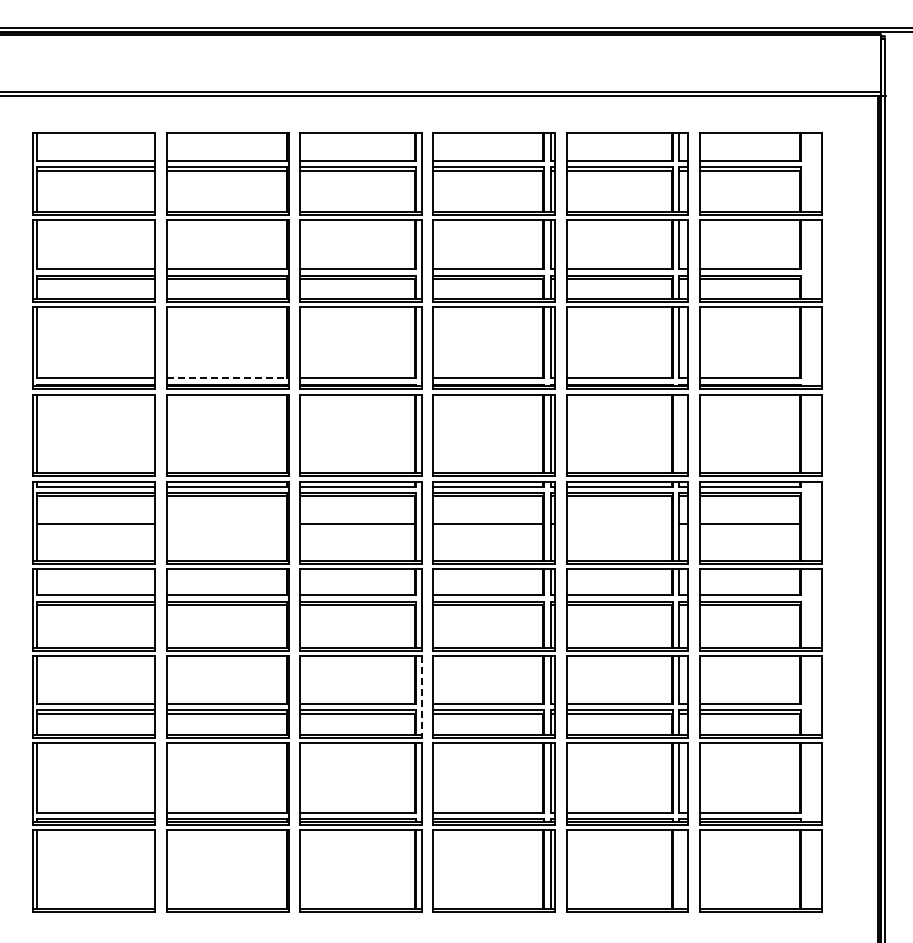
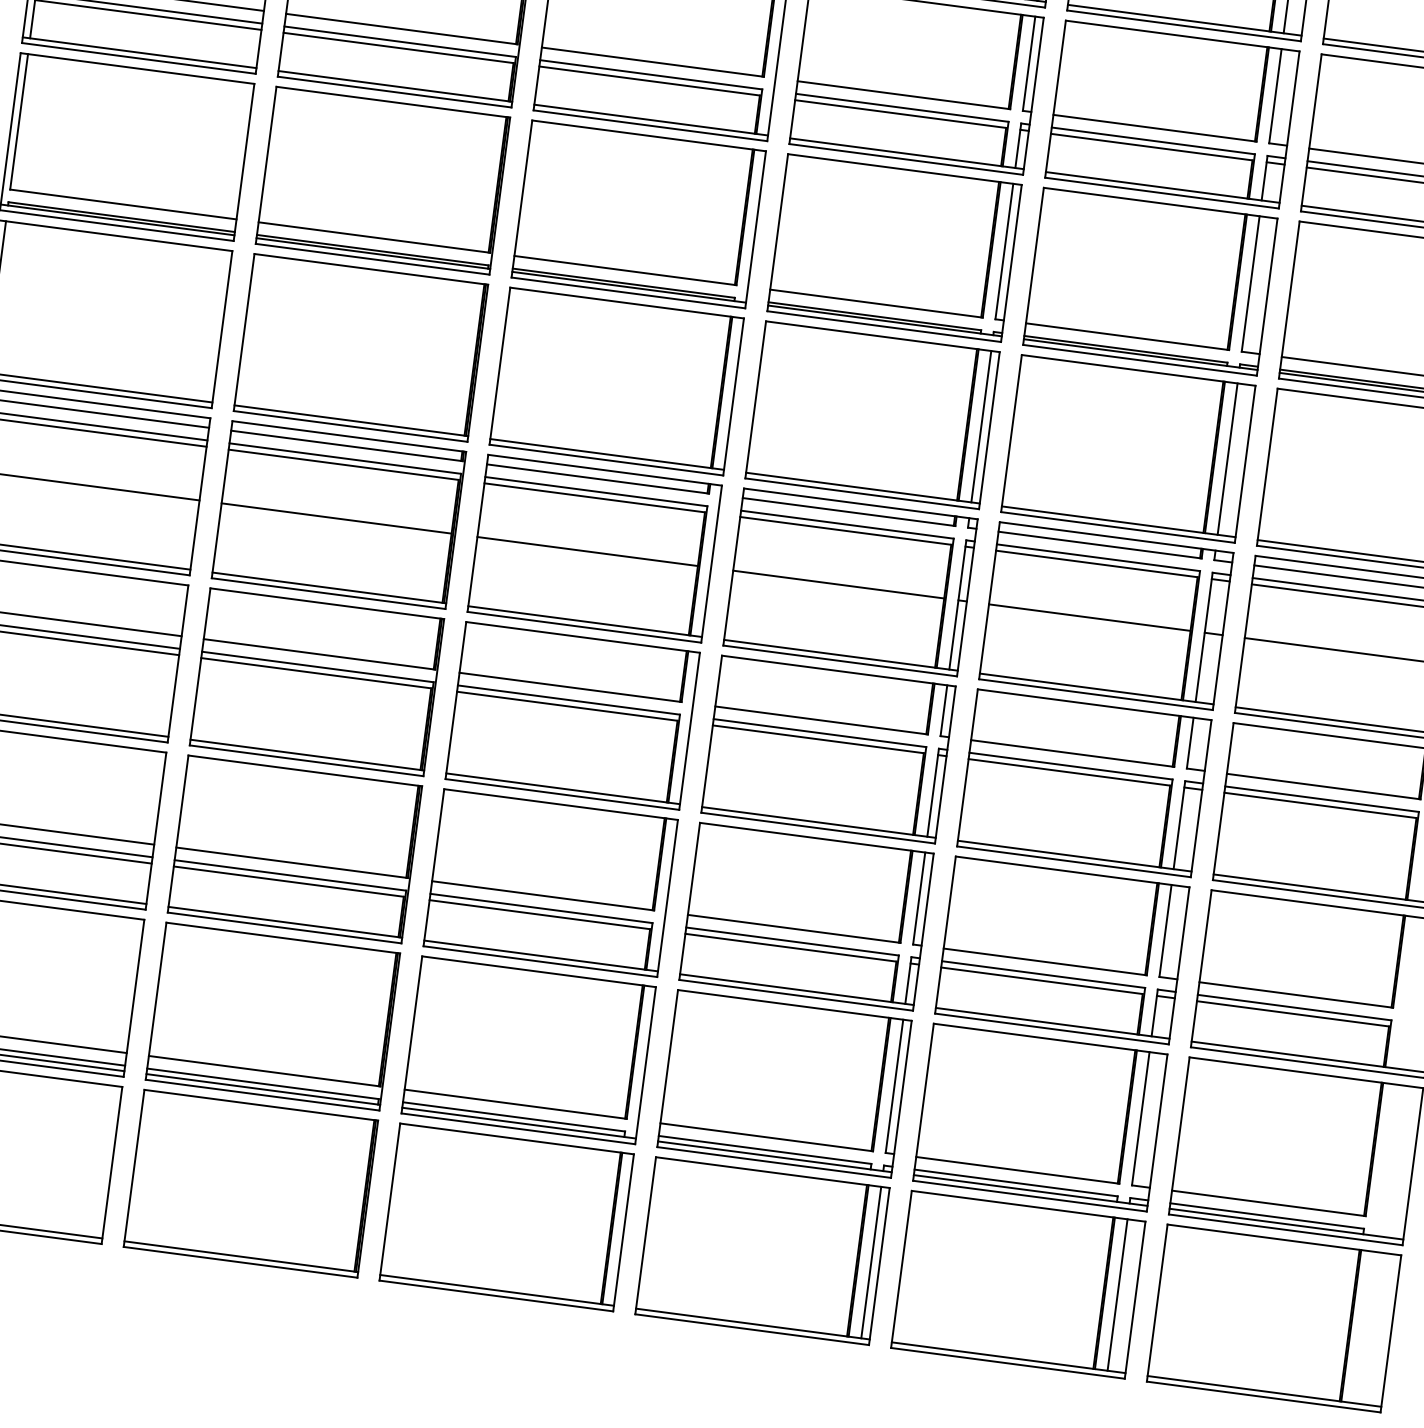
line: (227, 377) -> (375, 236), dashed -> solid
line: (679, 433) -> (1228, 458), added
line: (226, 524) -> (336, 518), added
line: (618, 524) -> (1088, 617), added
line: (421, 696) -> (667, 897), dashed -> solid
line: (679, 869) -> (1118, 1294), added

